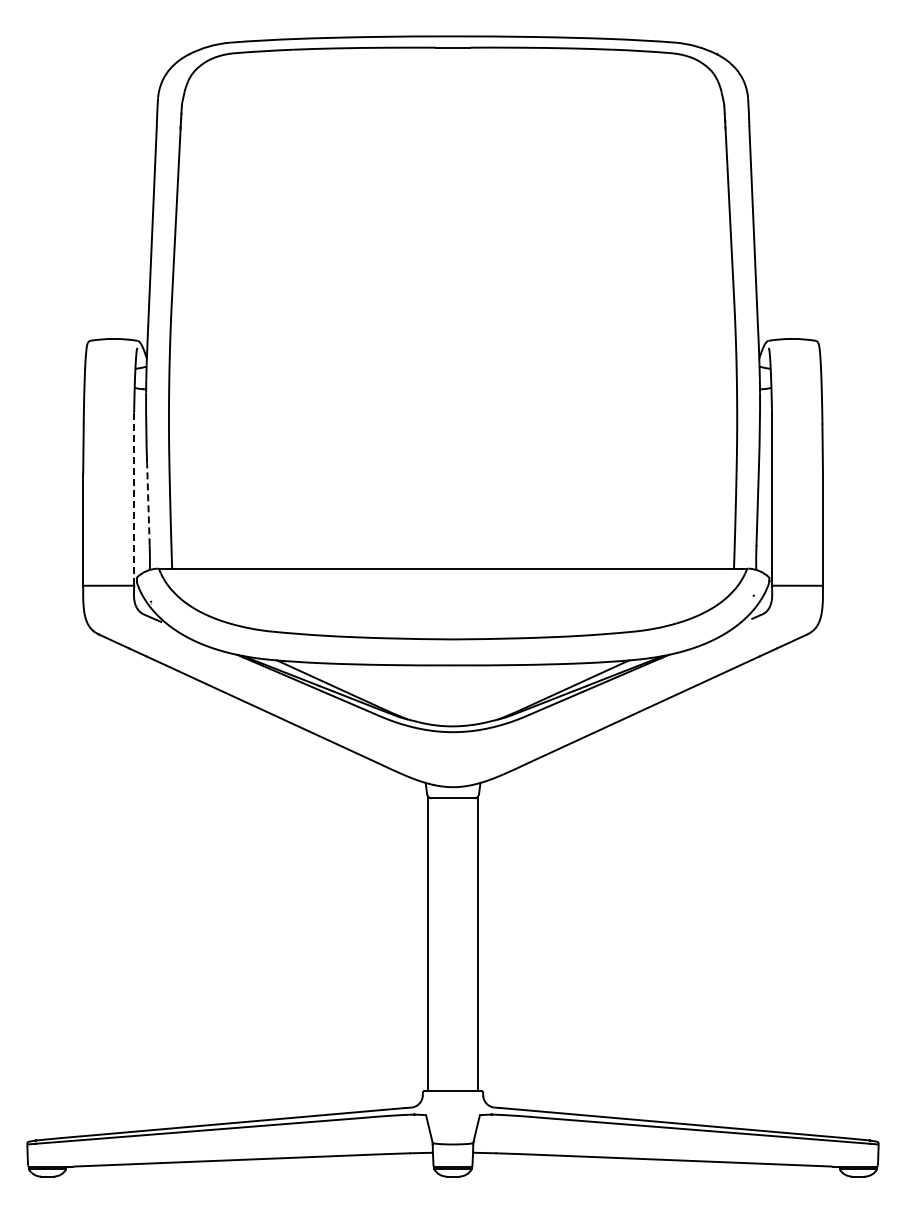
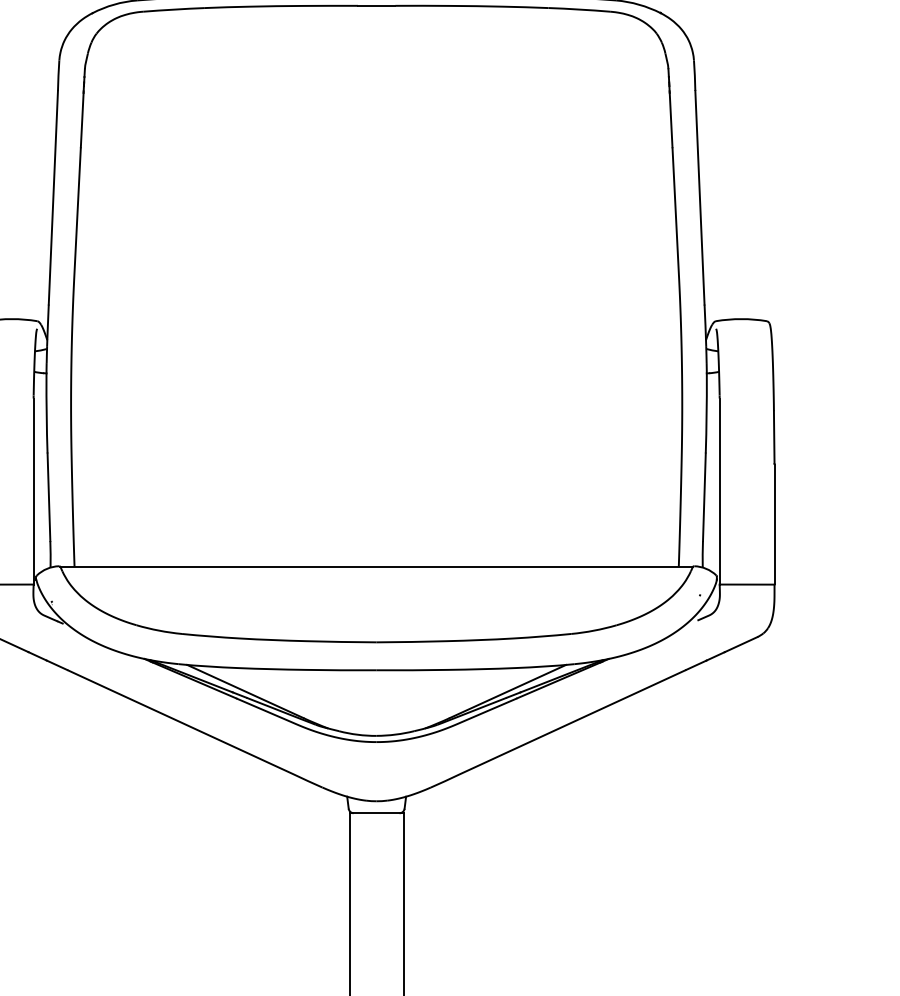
line: (134, 499) -> (34, 491), dashed -> solid
line: (148, 504) -> (49, 497), dashed -> solid

